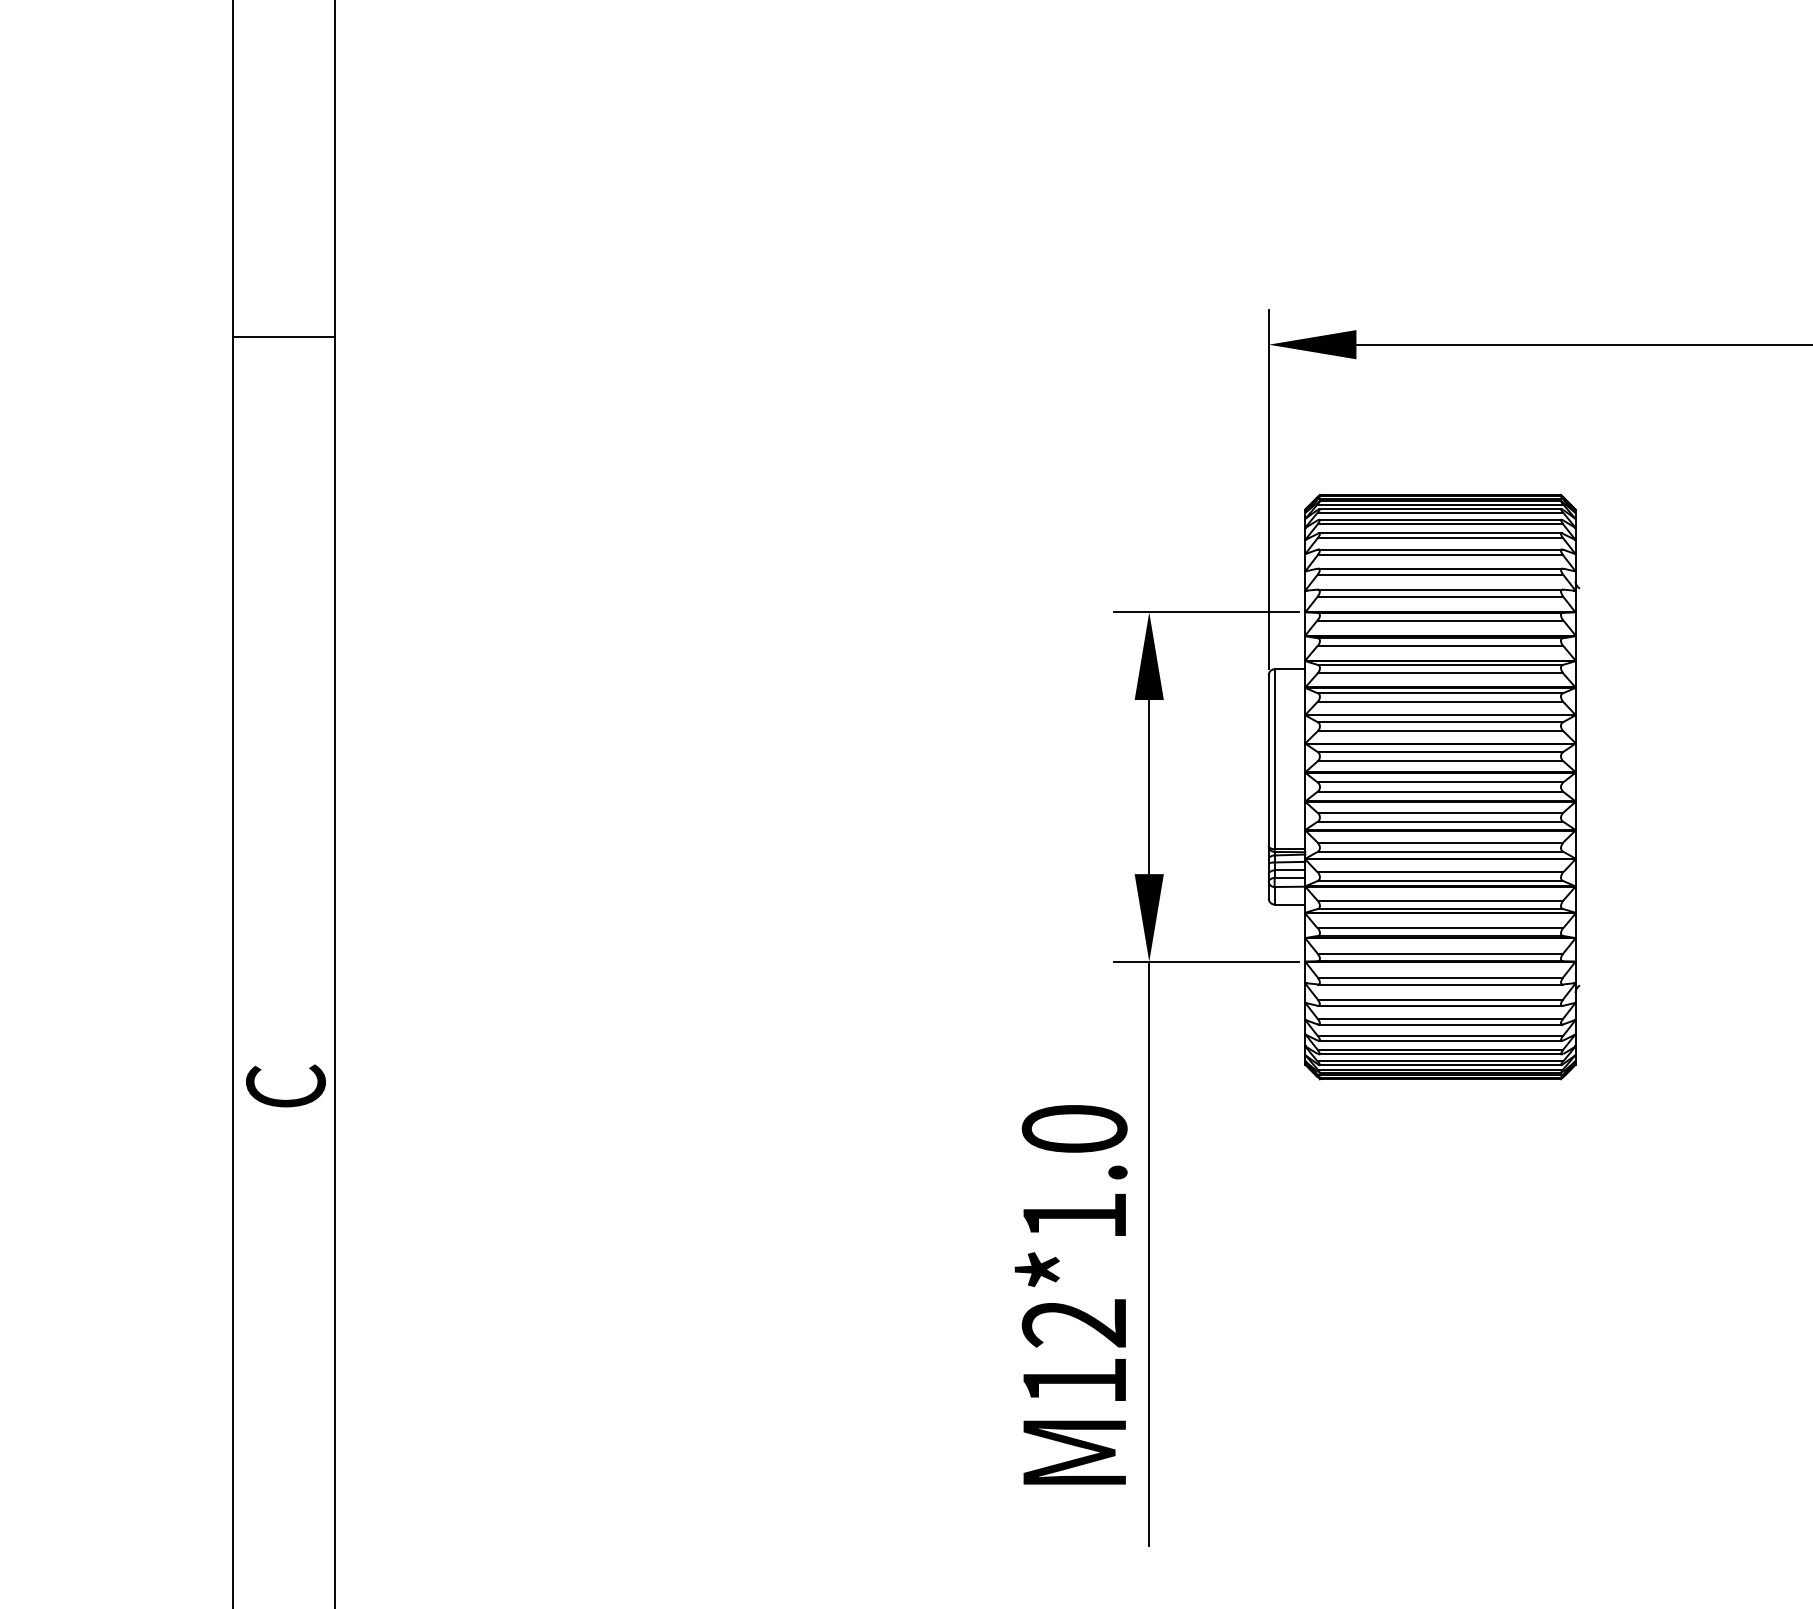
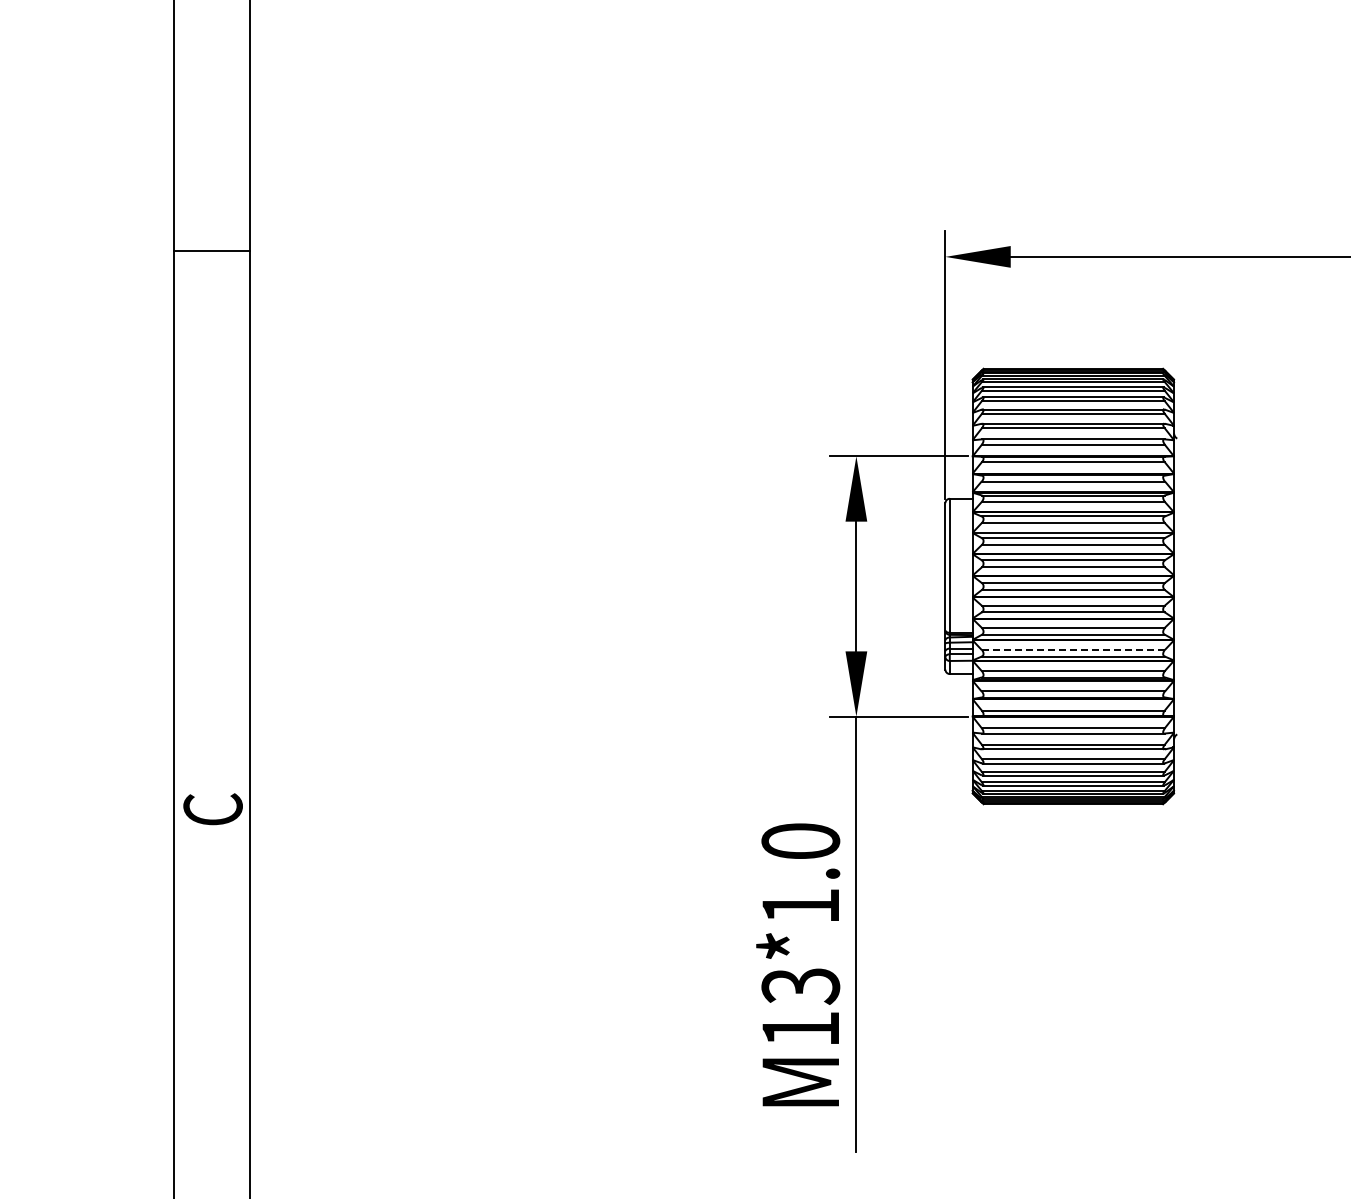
line: (1440, 871) -> (1073, 649), solid -> dashed
text: (1074, 1323) -> (800, 986), M12*1.0 -> M13*1.0

